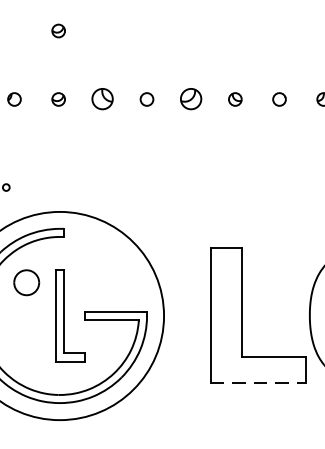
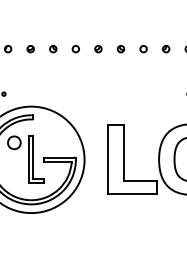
part: (58, 31) -> (30, 14), removed
part: (103, 100) -> (53, 49), size x0.62
part: (191, 100) -> (98, 49), size x0.62
line: (259, 381) -> (133, 193), dashed -> solid

